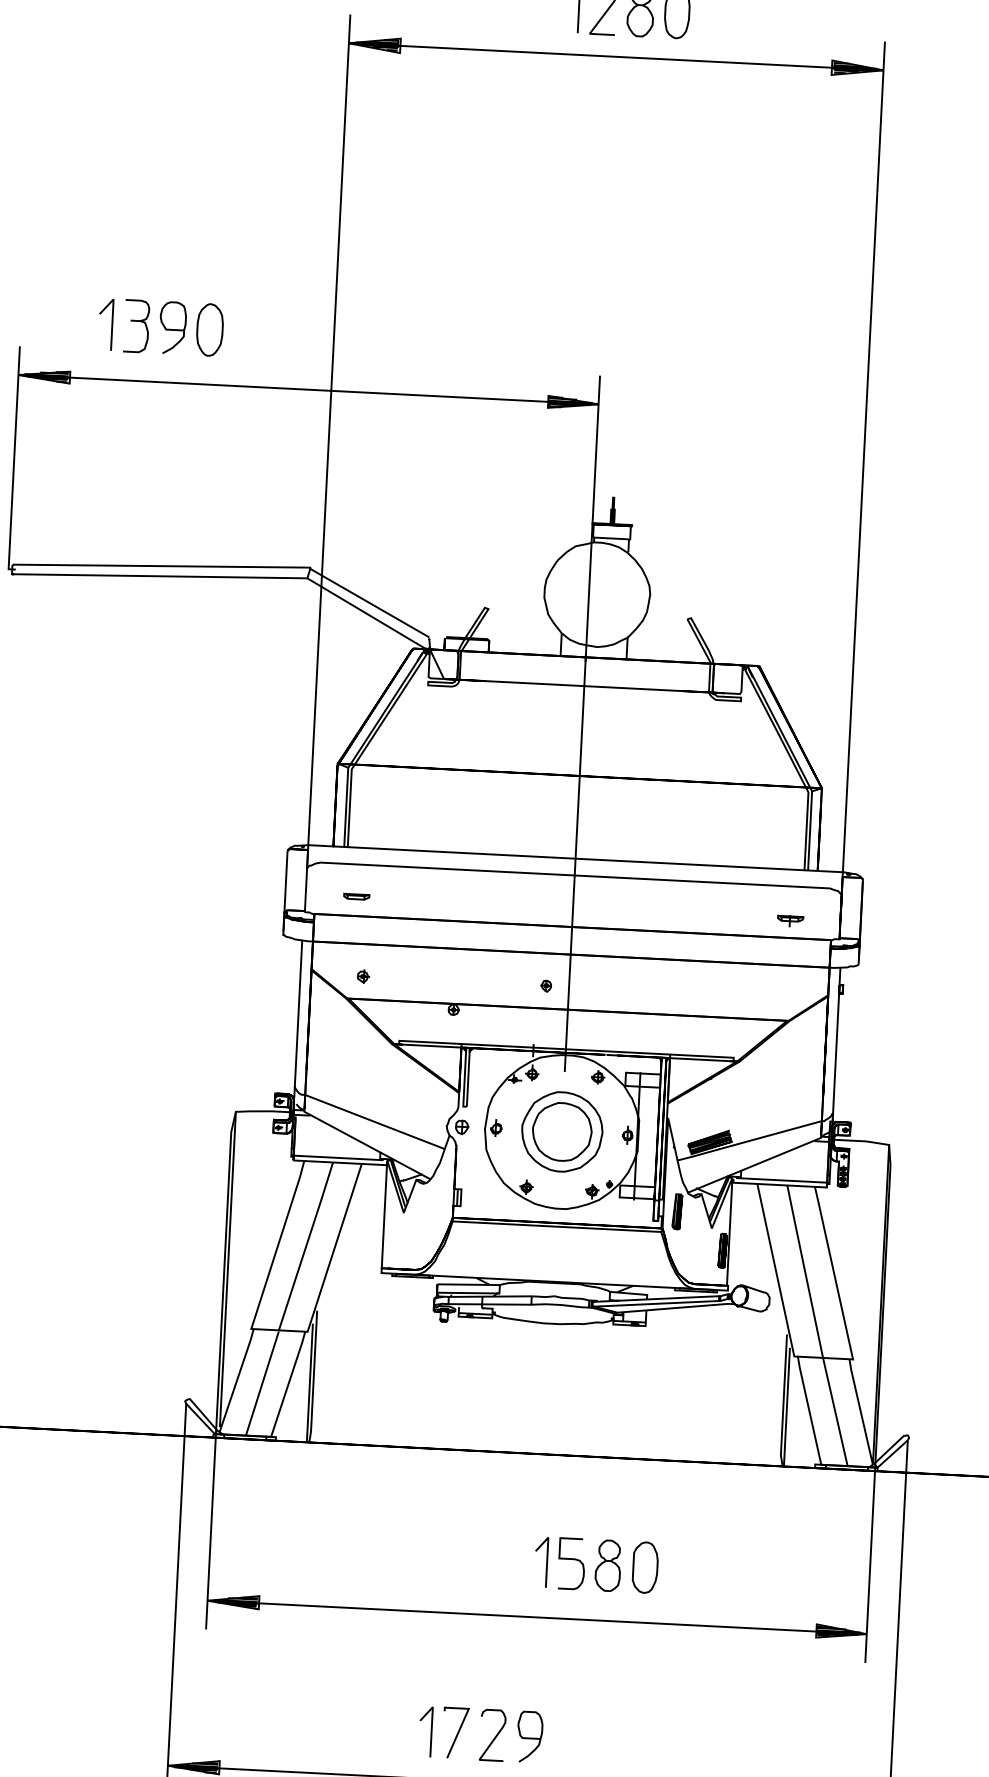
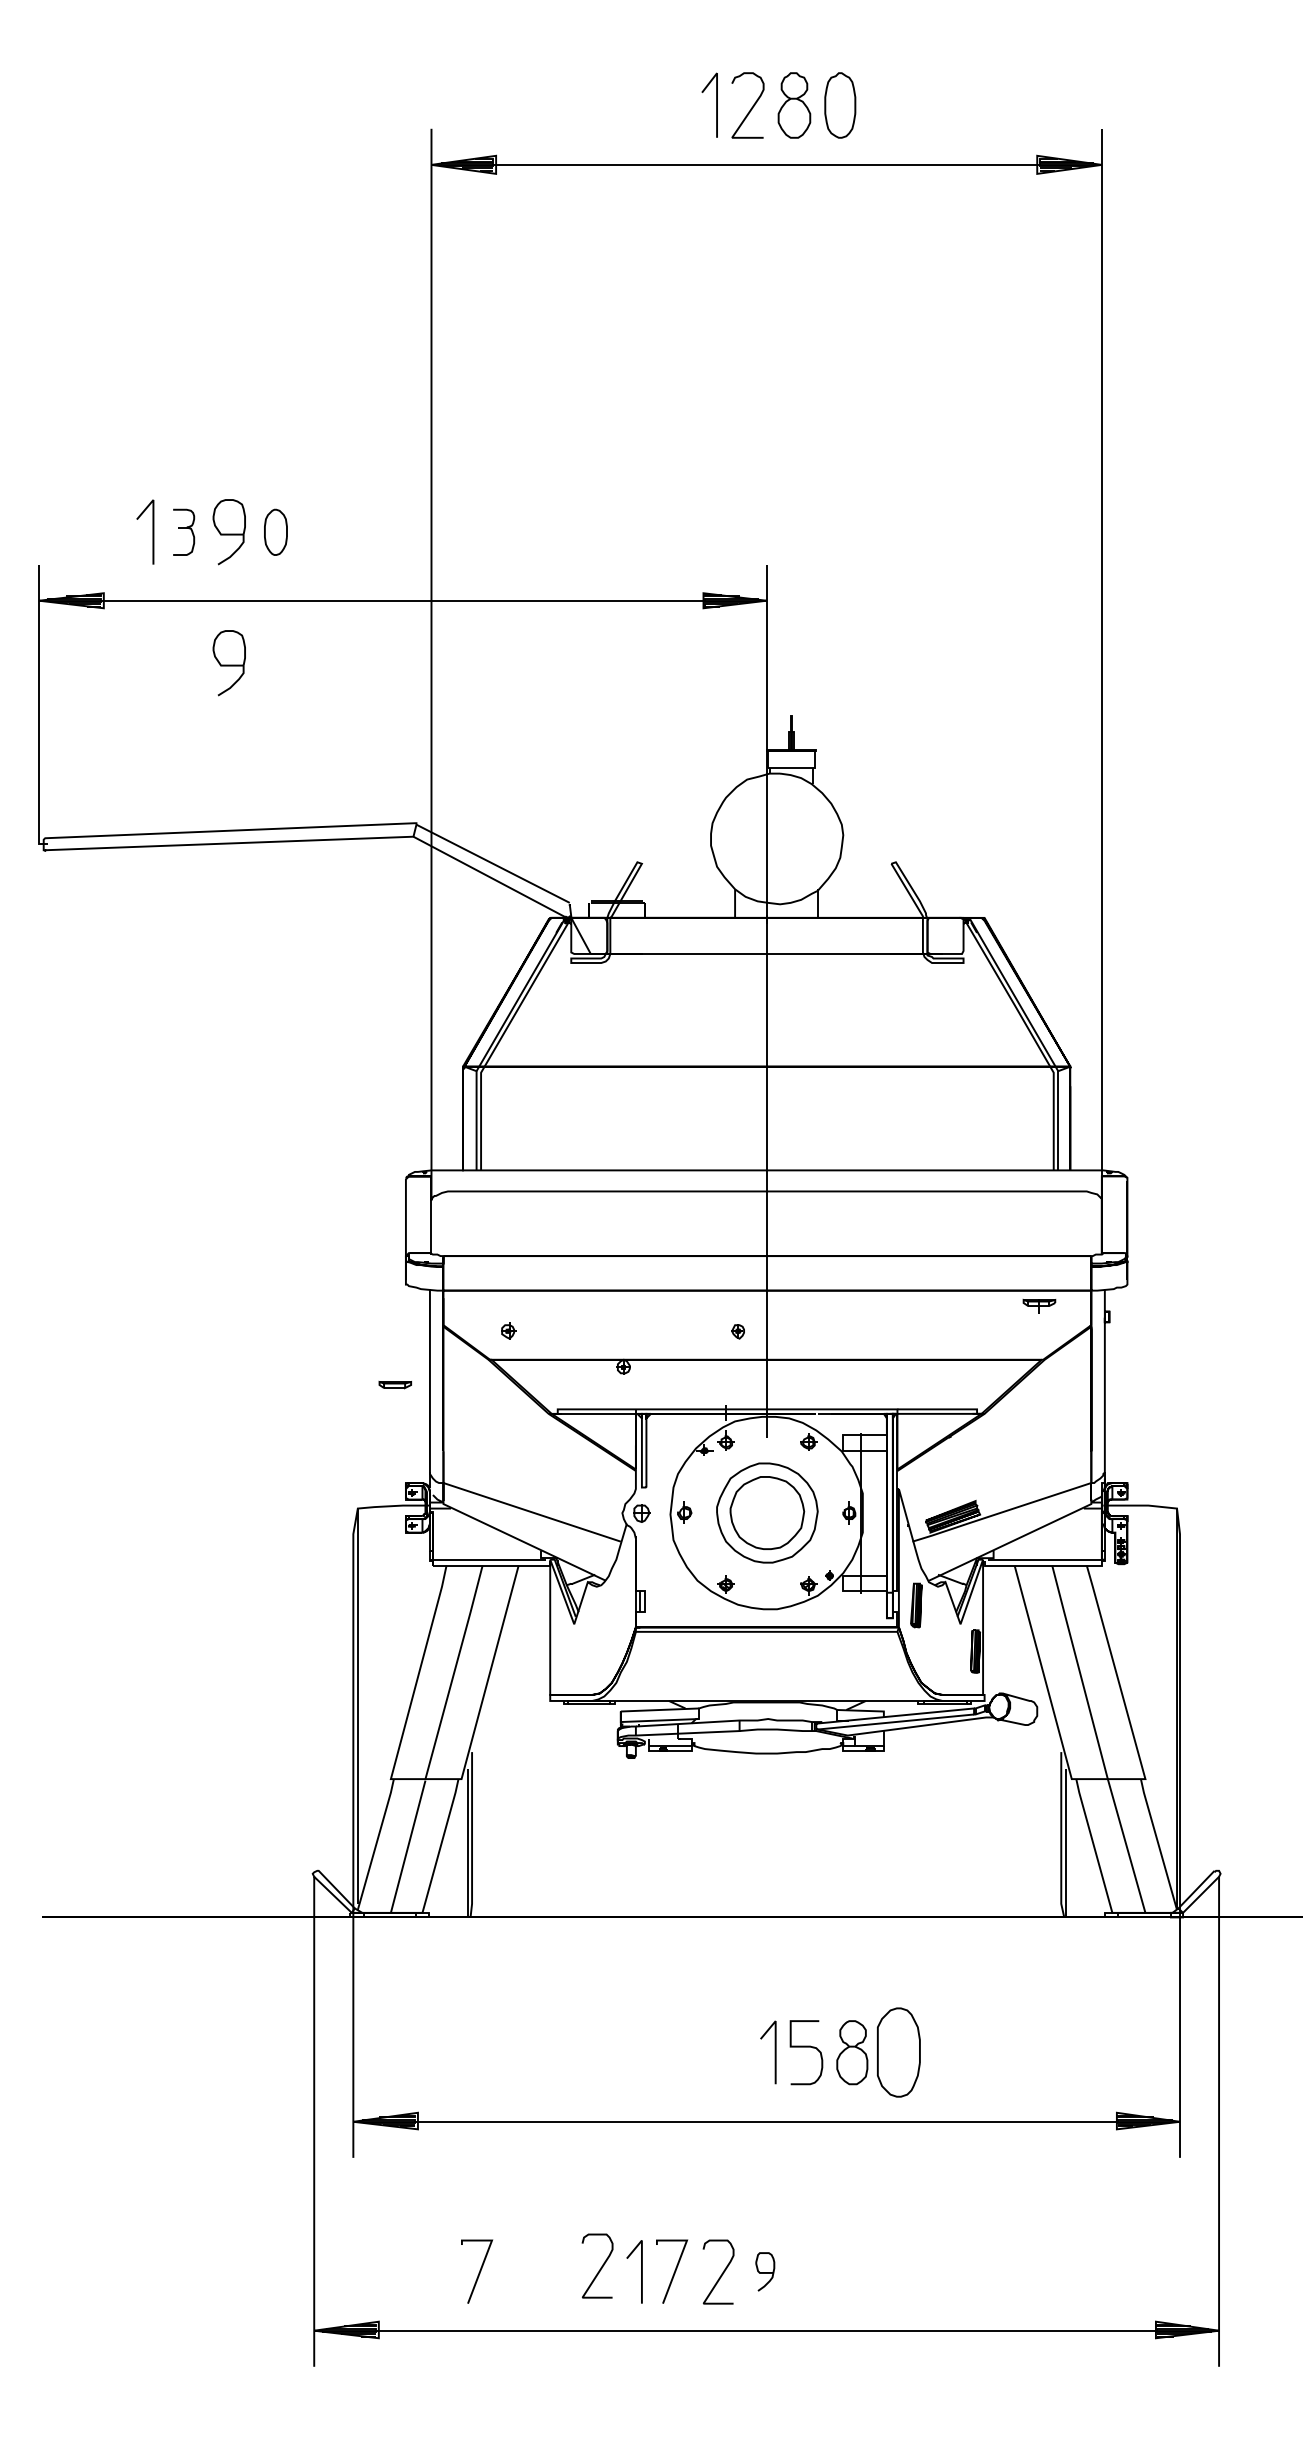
part: (136, 326) -> (183, 532), size x0.7
part: (209, 330) -> (275, 532), size x0.7
part: (166, 432) -> (228, 663), added
part: (356, 897) -> (394, 1385), moved
part: (790, 921) -> (1039, 1306), moved
part: (645, 1567) -> (898, 2052), size x1.4
line: (301, 1725) -> (478, 2272), added
curve: (398, 1726) -> (600, 2267), added
part: (530, 1736) -> (765, 2271), size x0.6

